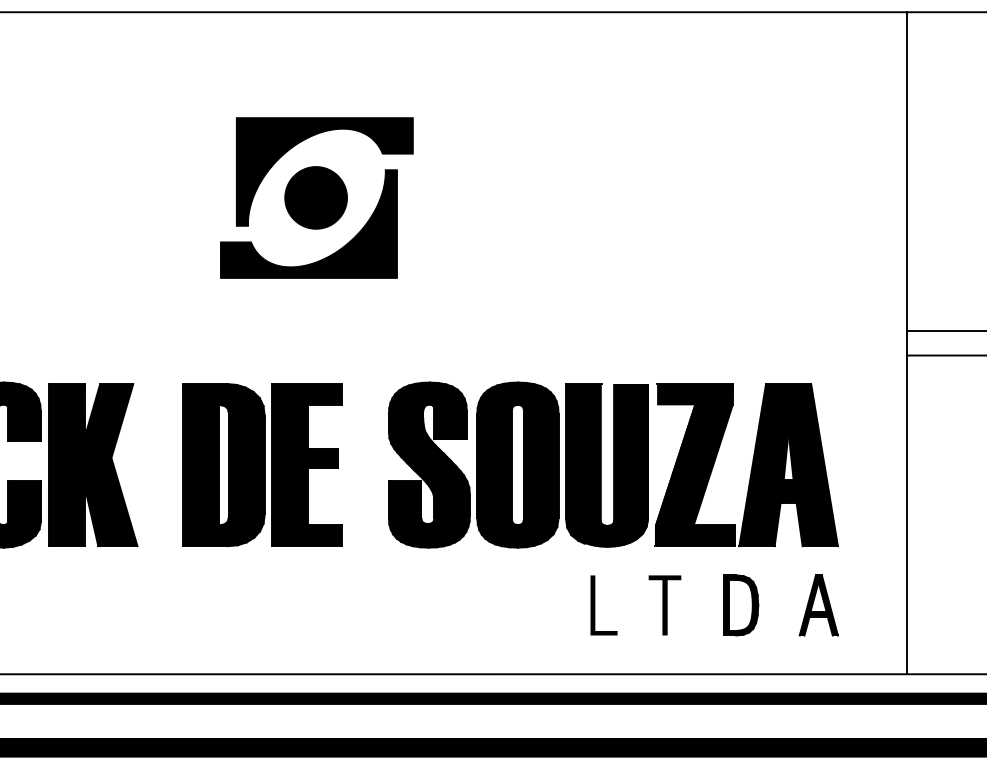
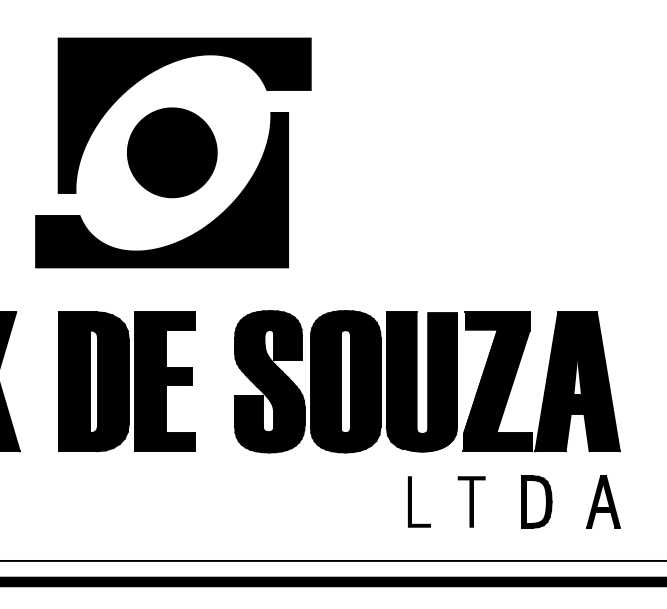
part: (316, 197) -> (173, 152), size x1.67

